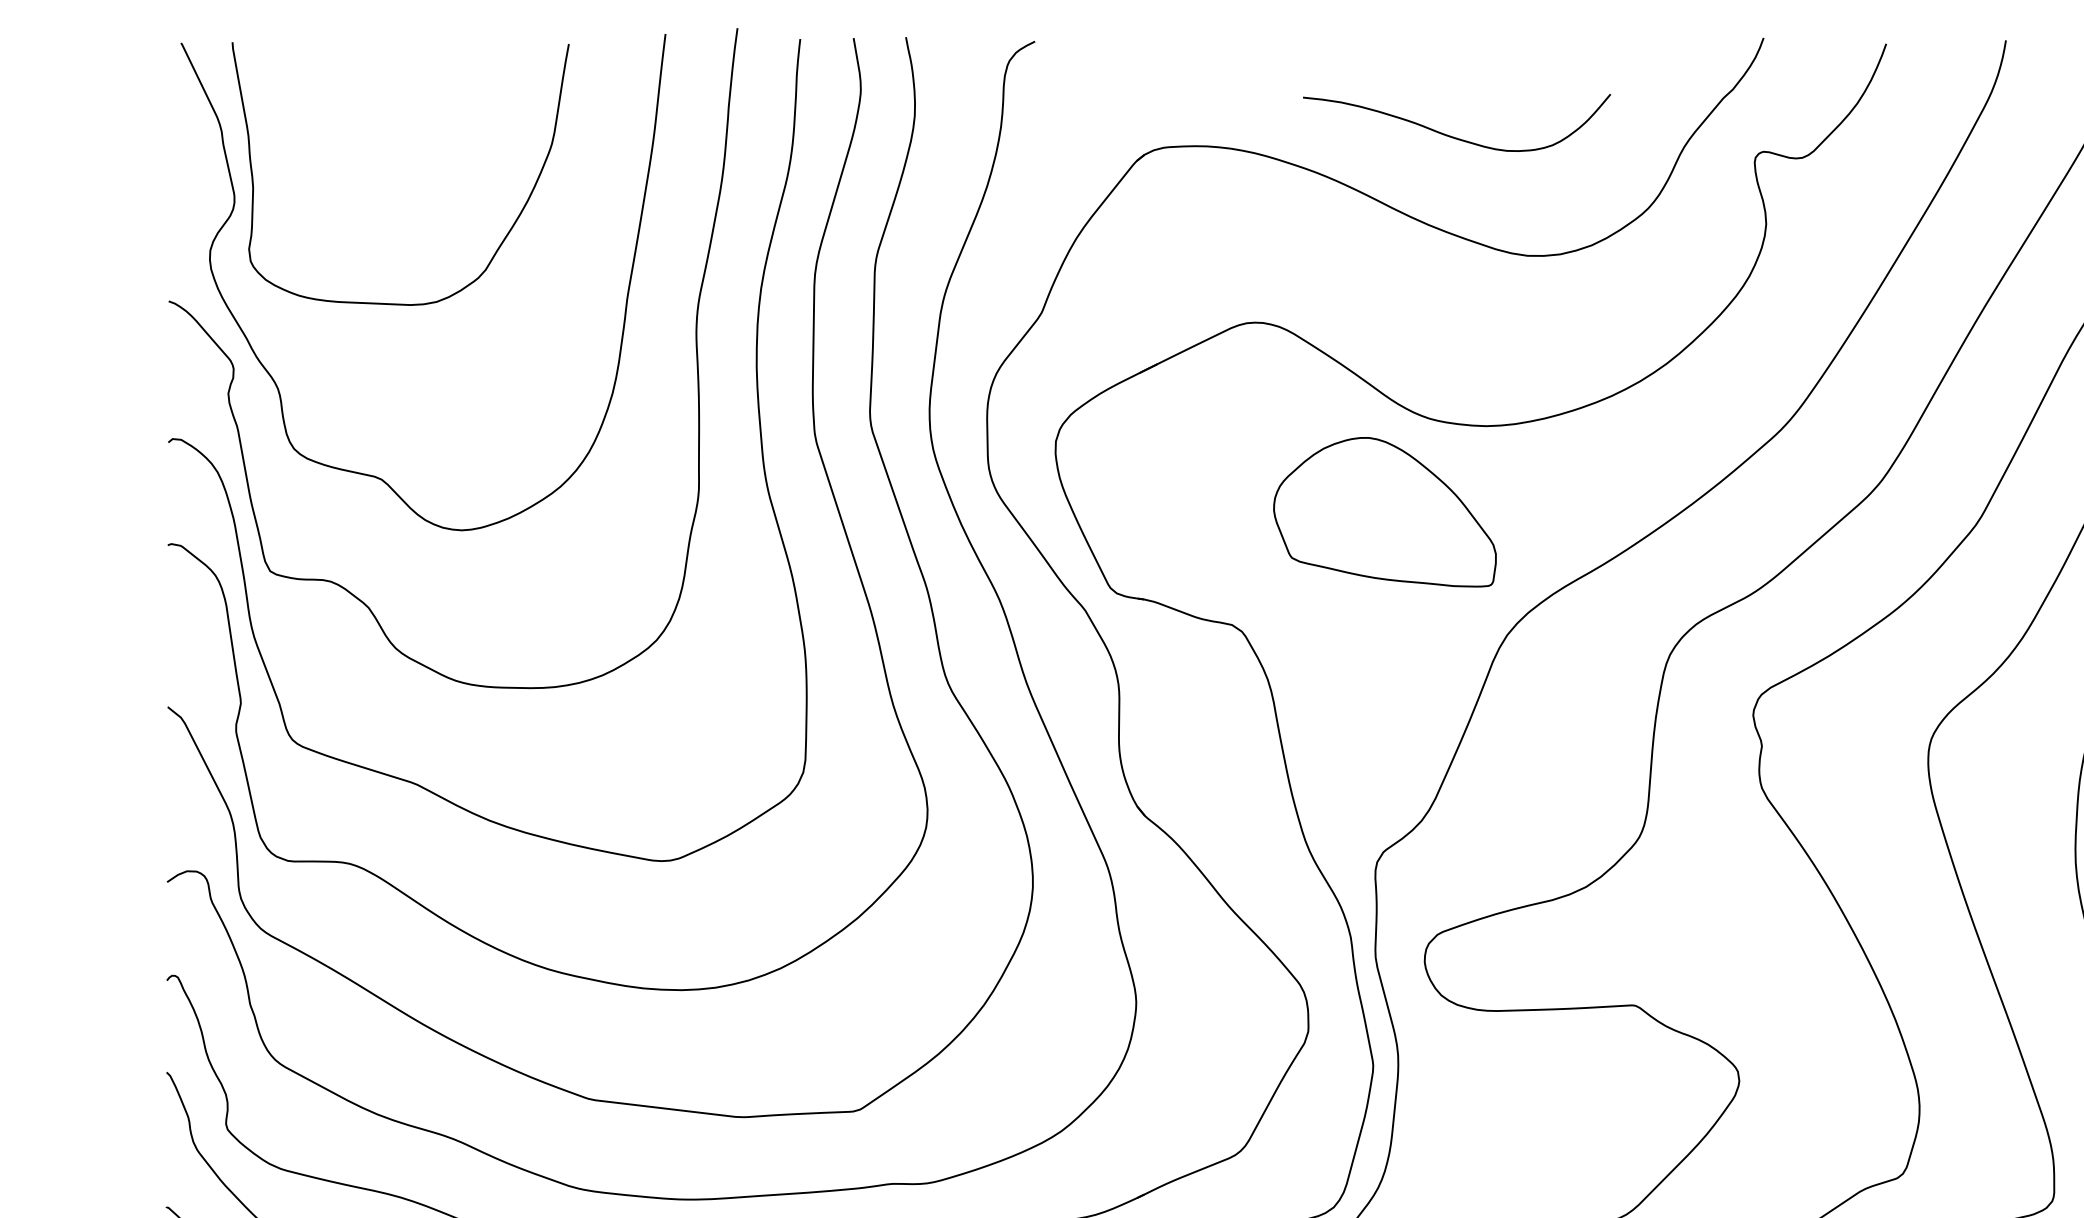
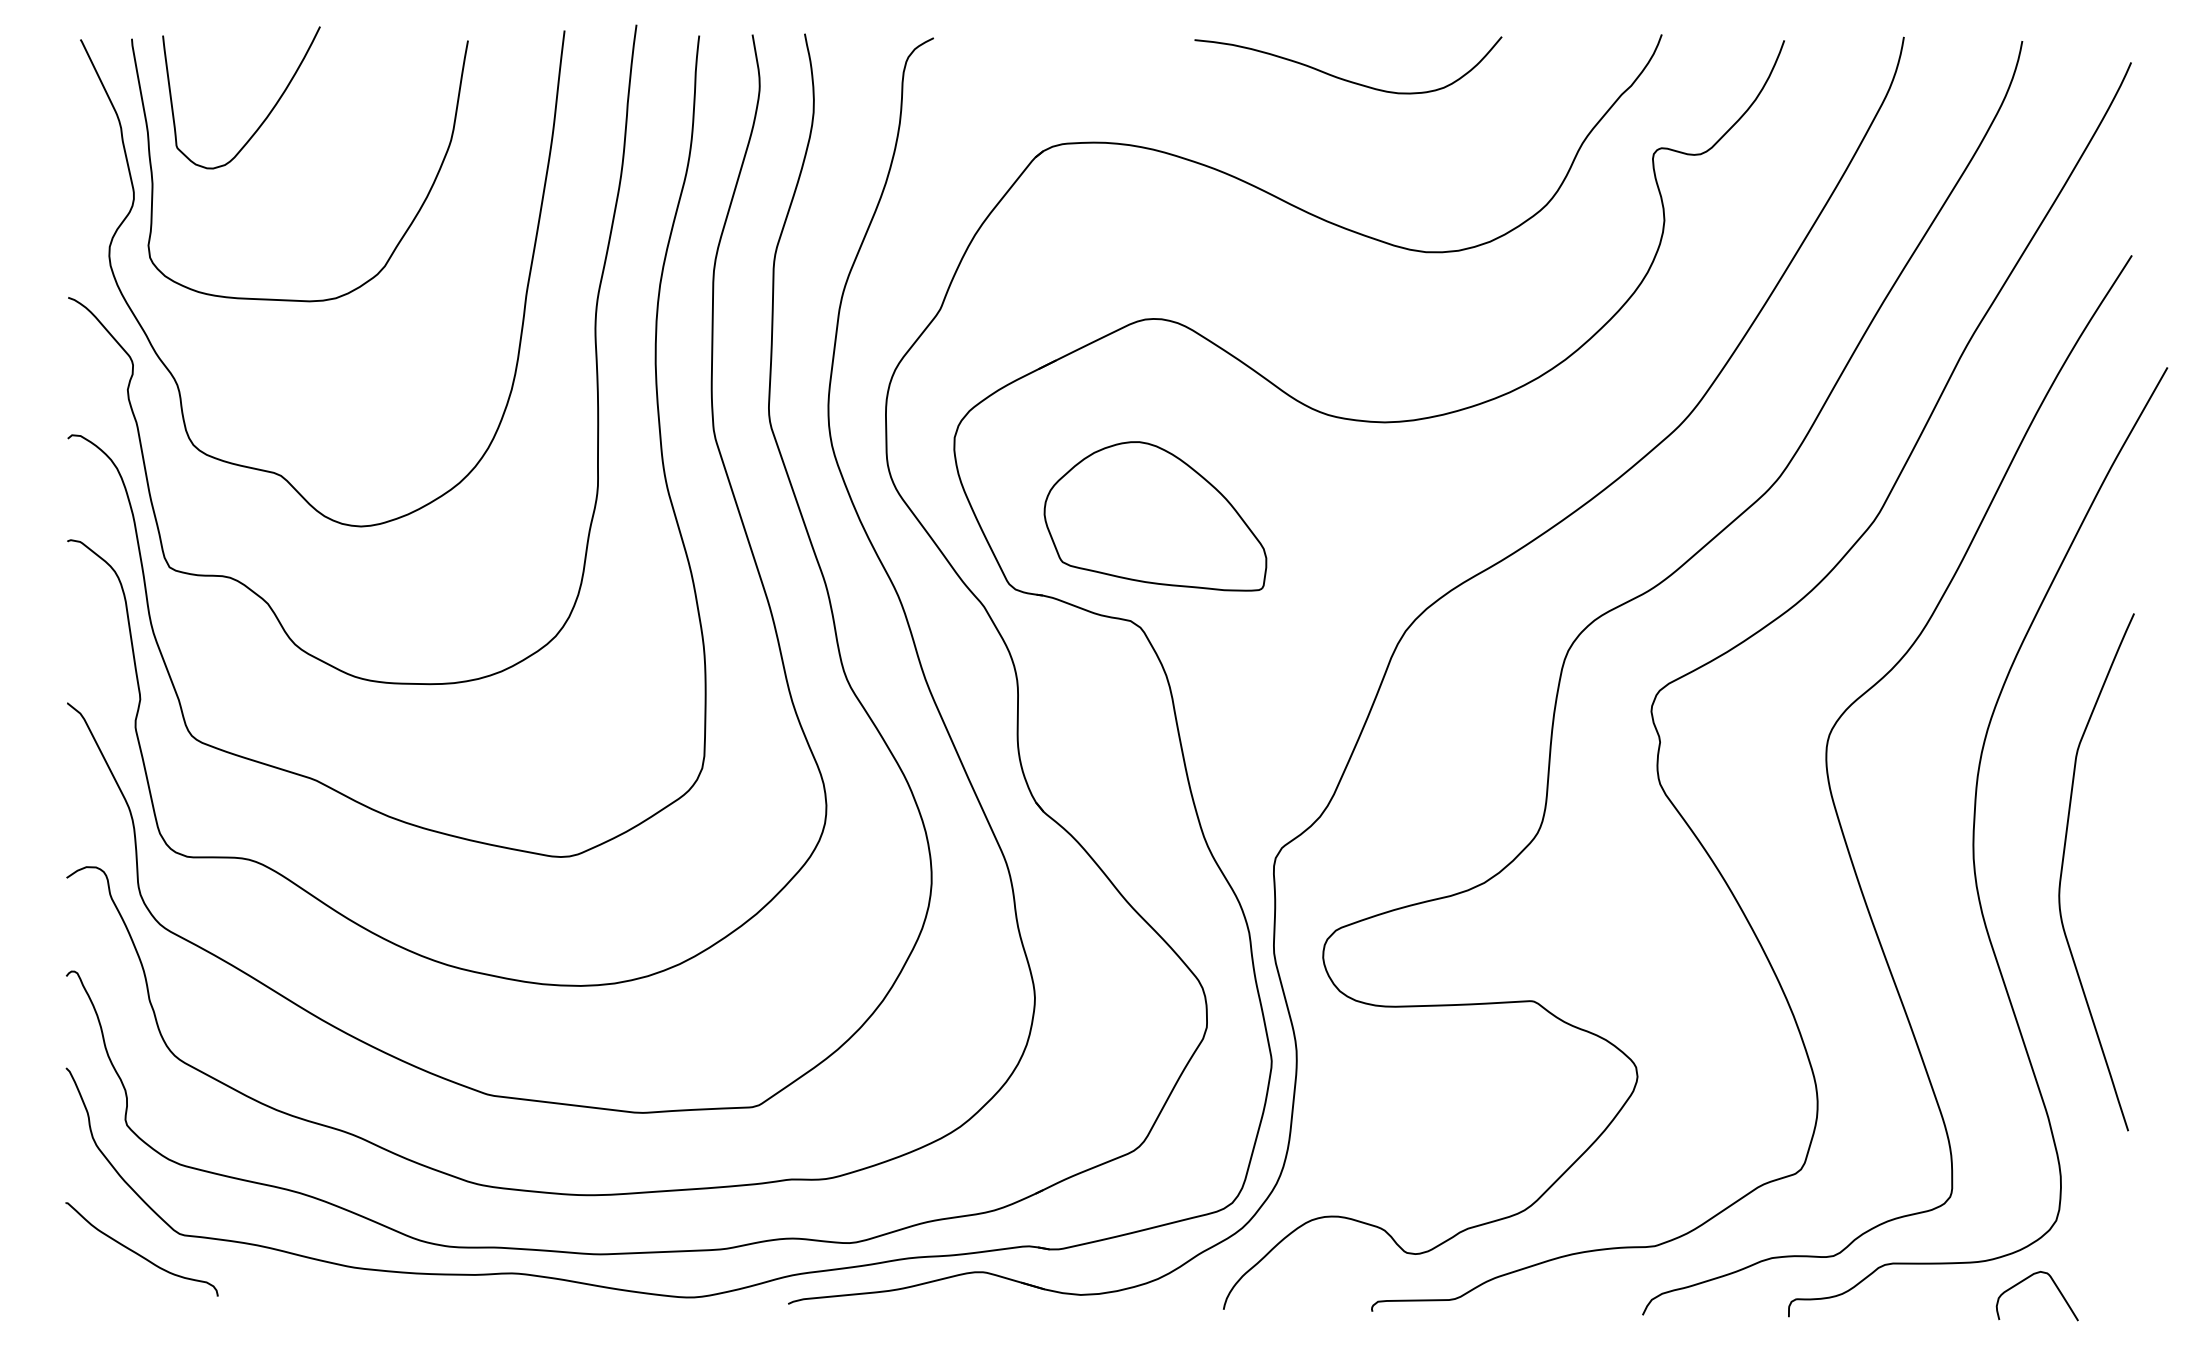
curve: (366, 121) -> (265, 117), added
curve: (1452, 136) -> (1343, 78), moved
part: (1385, 512) -> (1155, 516), moved

